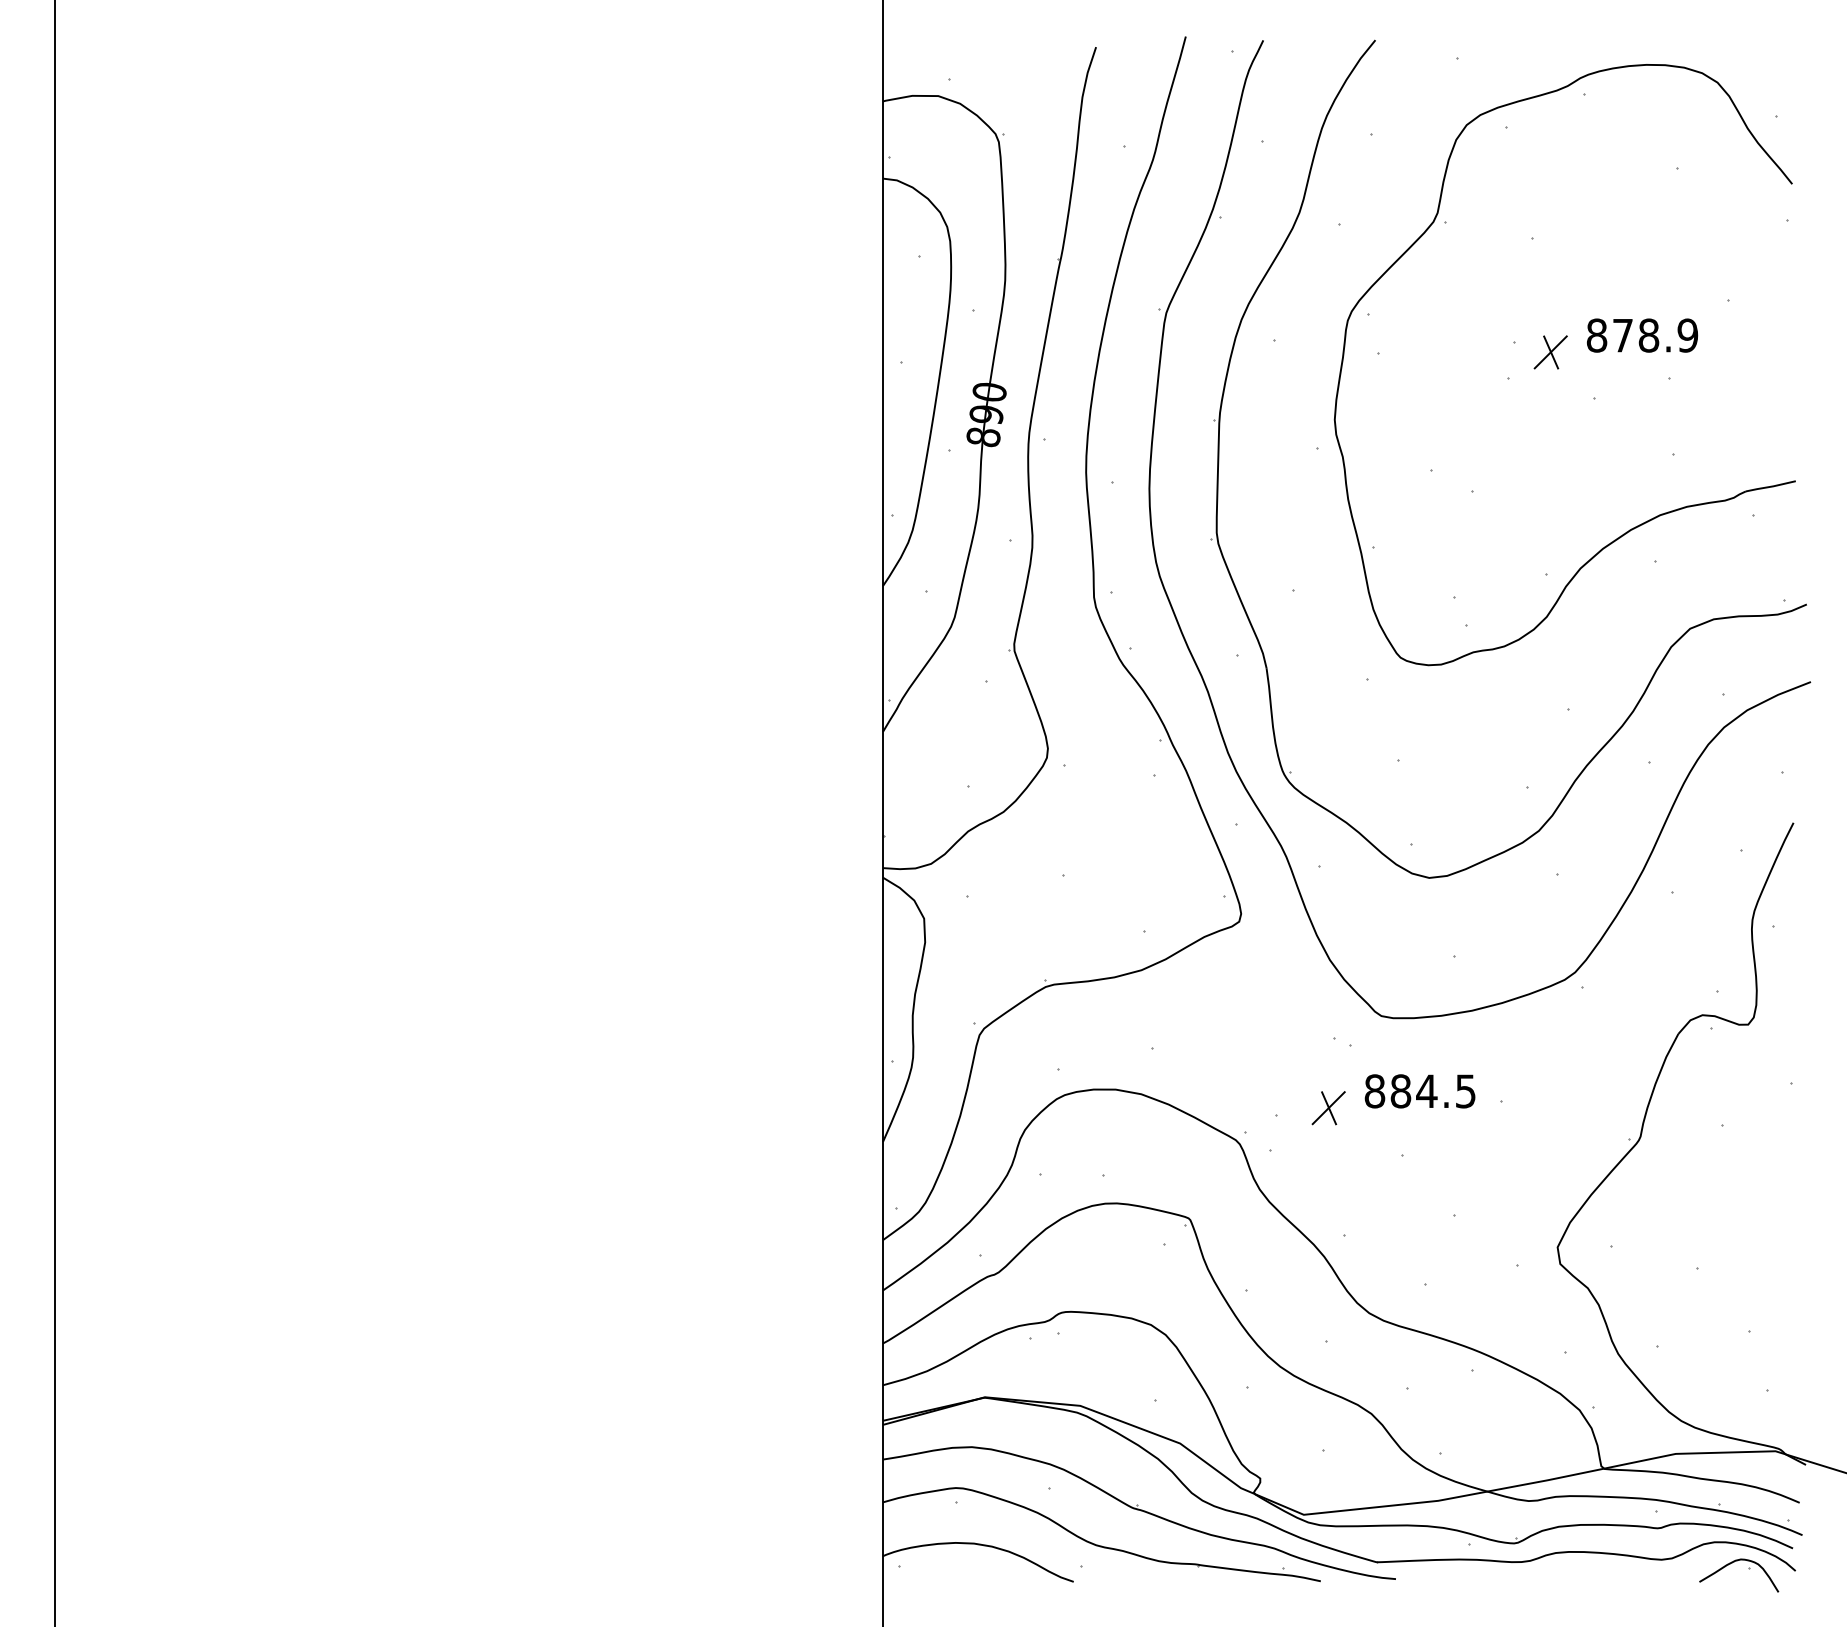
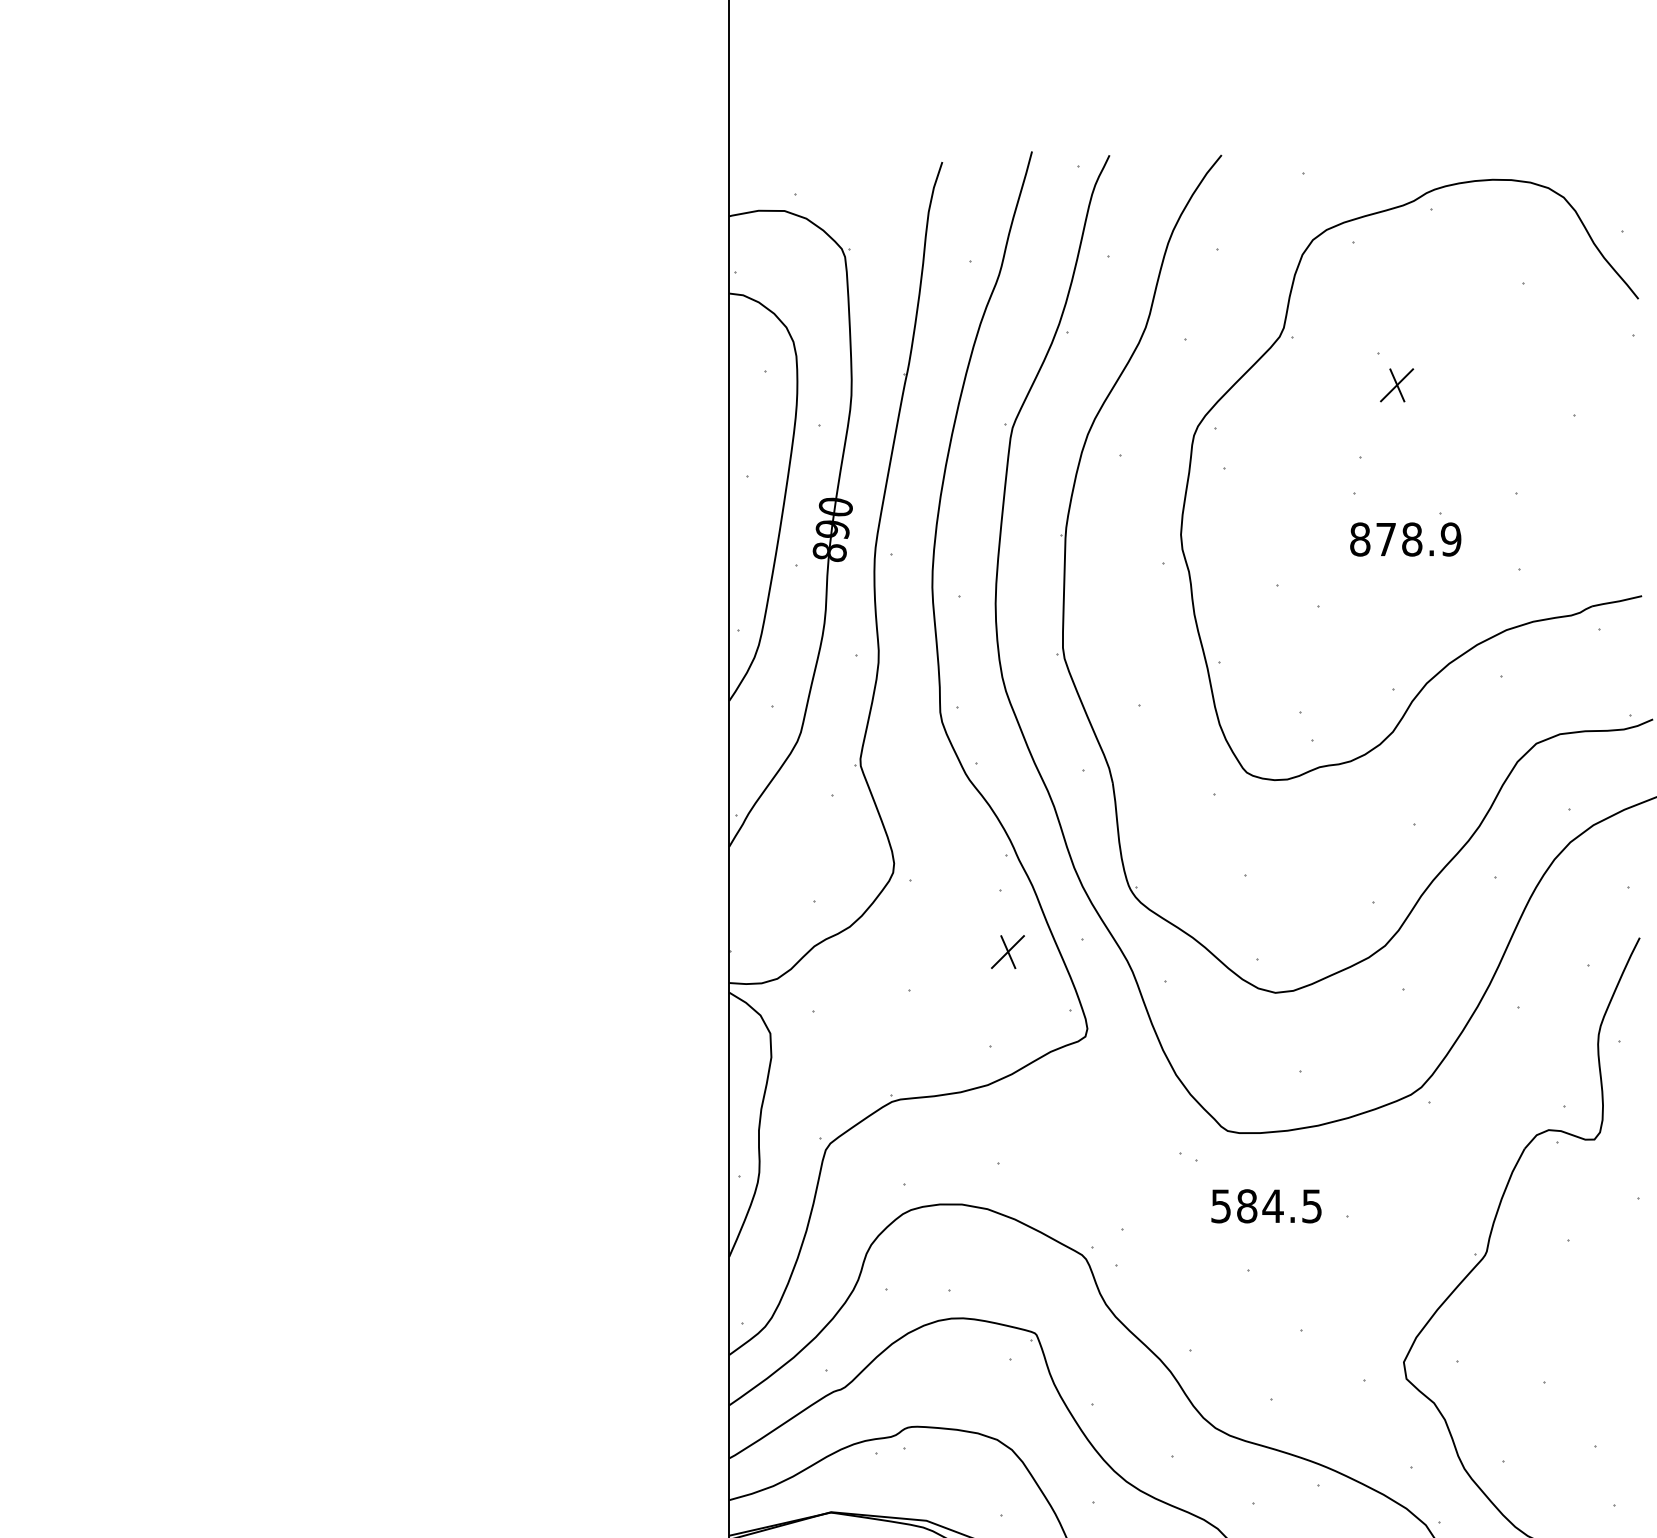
text: (1642, 335) -> (1405, 539), moved
part: (1550, 352) -> (1396, 385), moved
text: (1374, 1091) -> (1220, 1206), 884.5 -> 584.5
part: (1328, 1108) -> (1007, 952), moved

